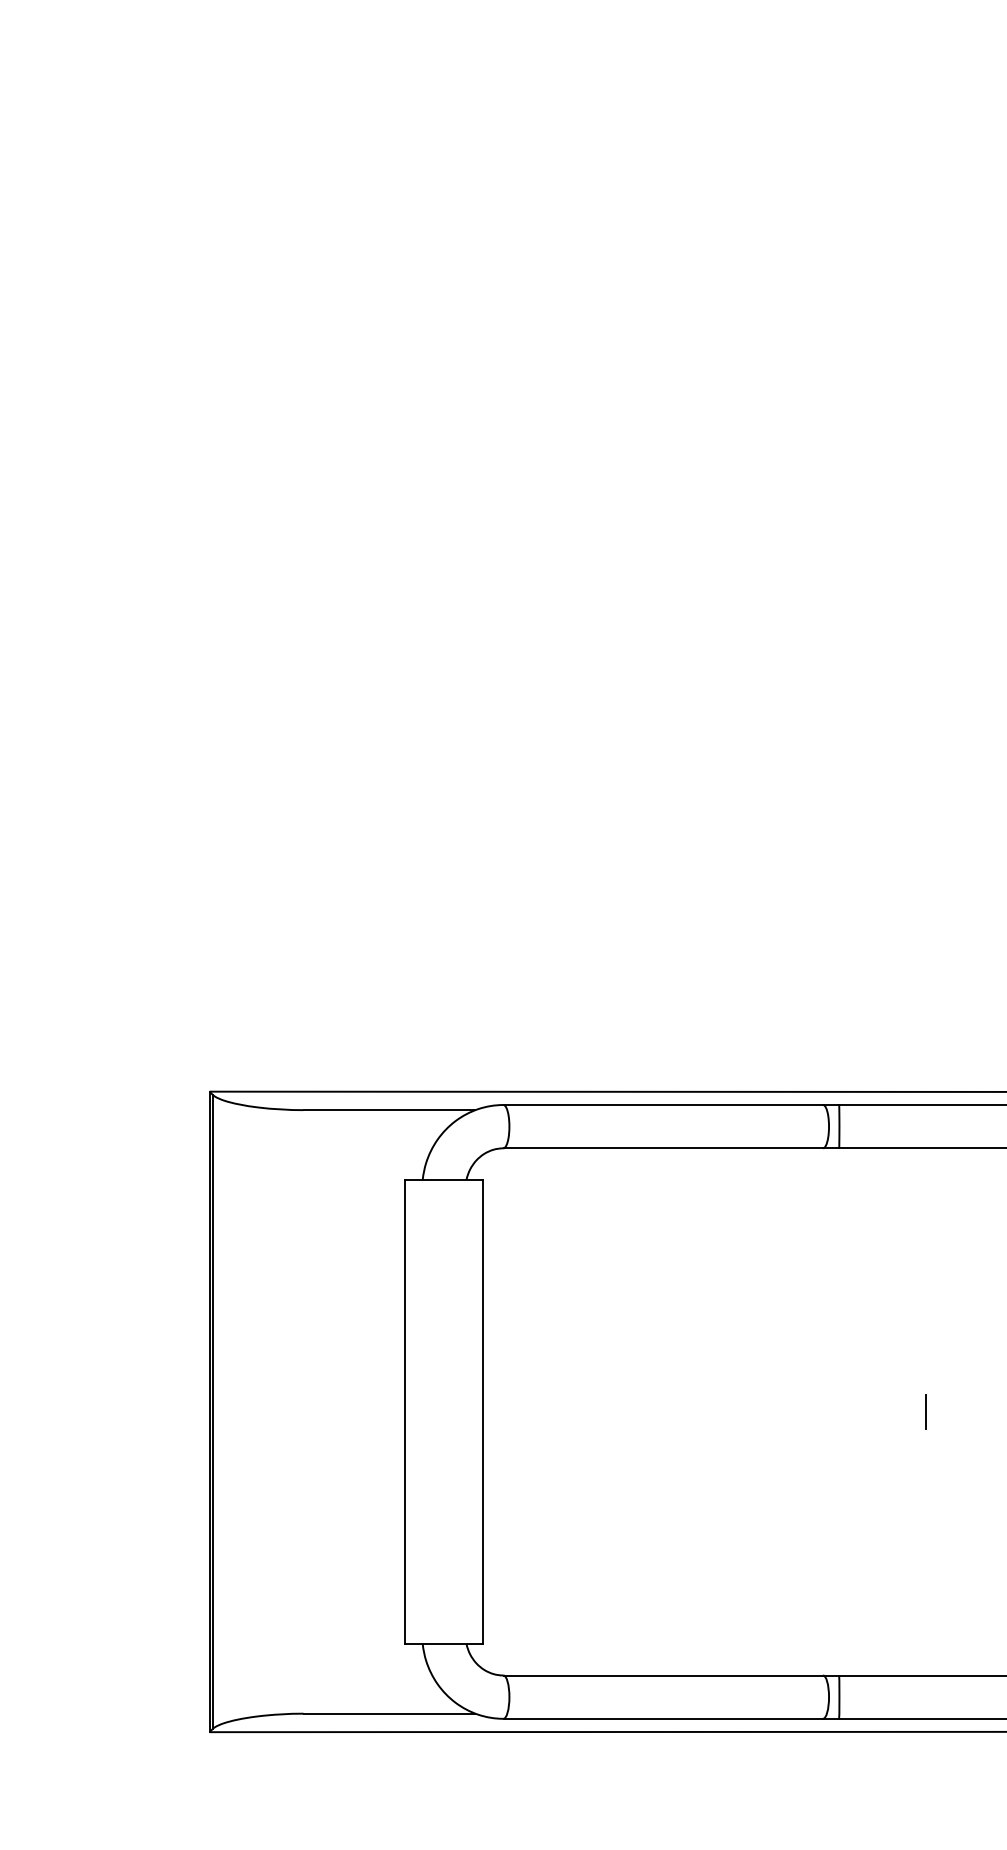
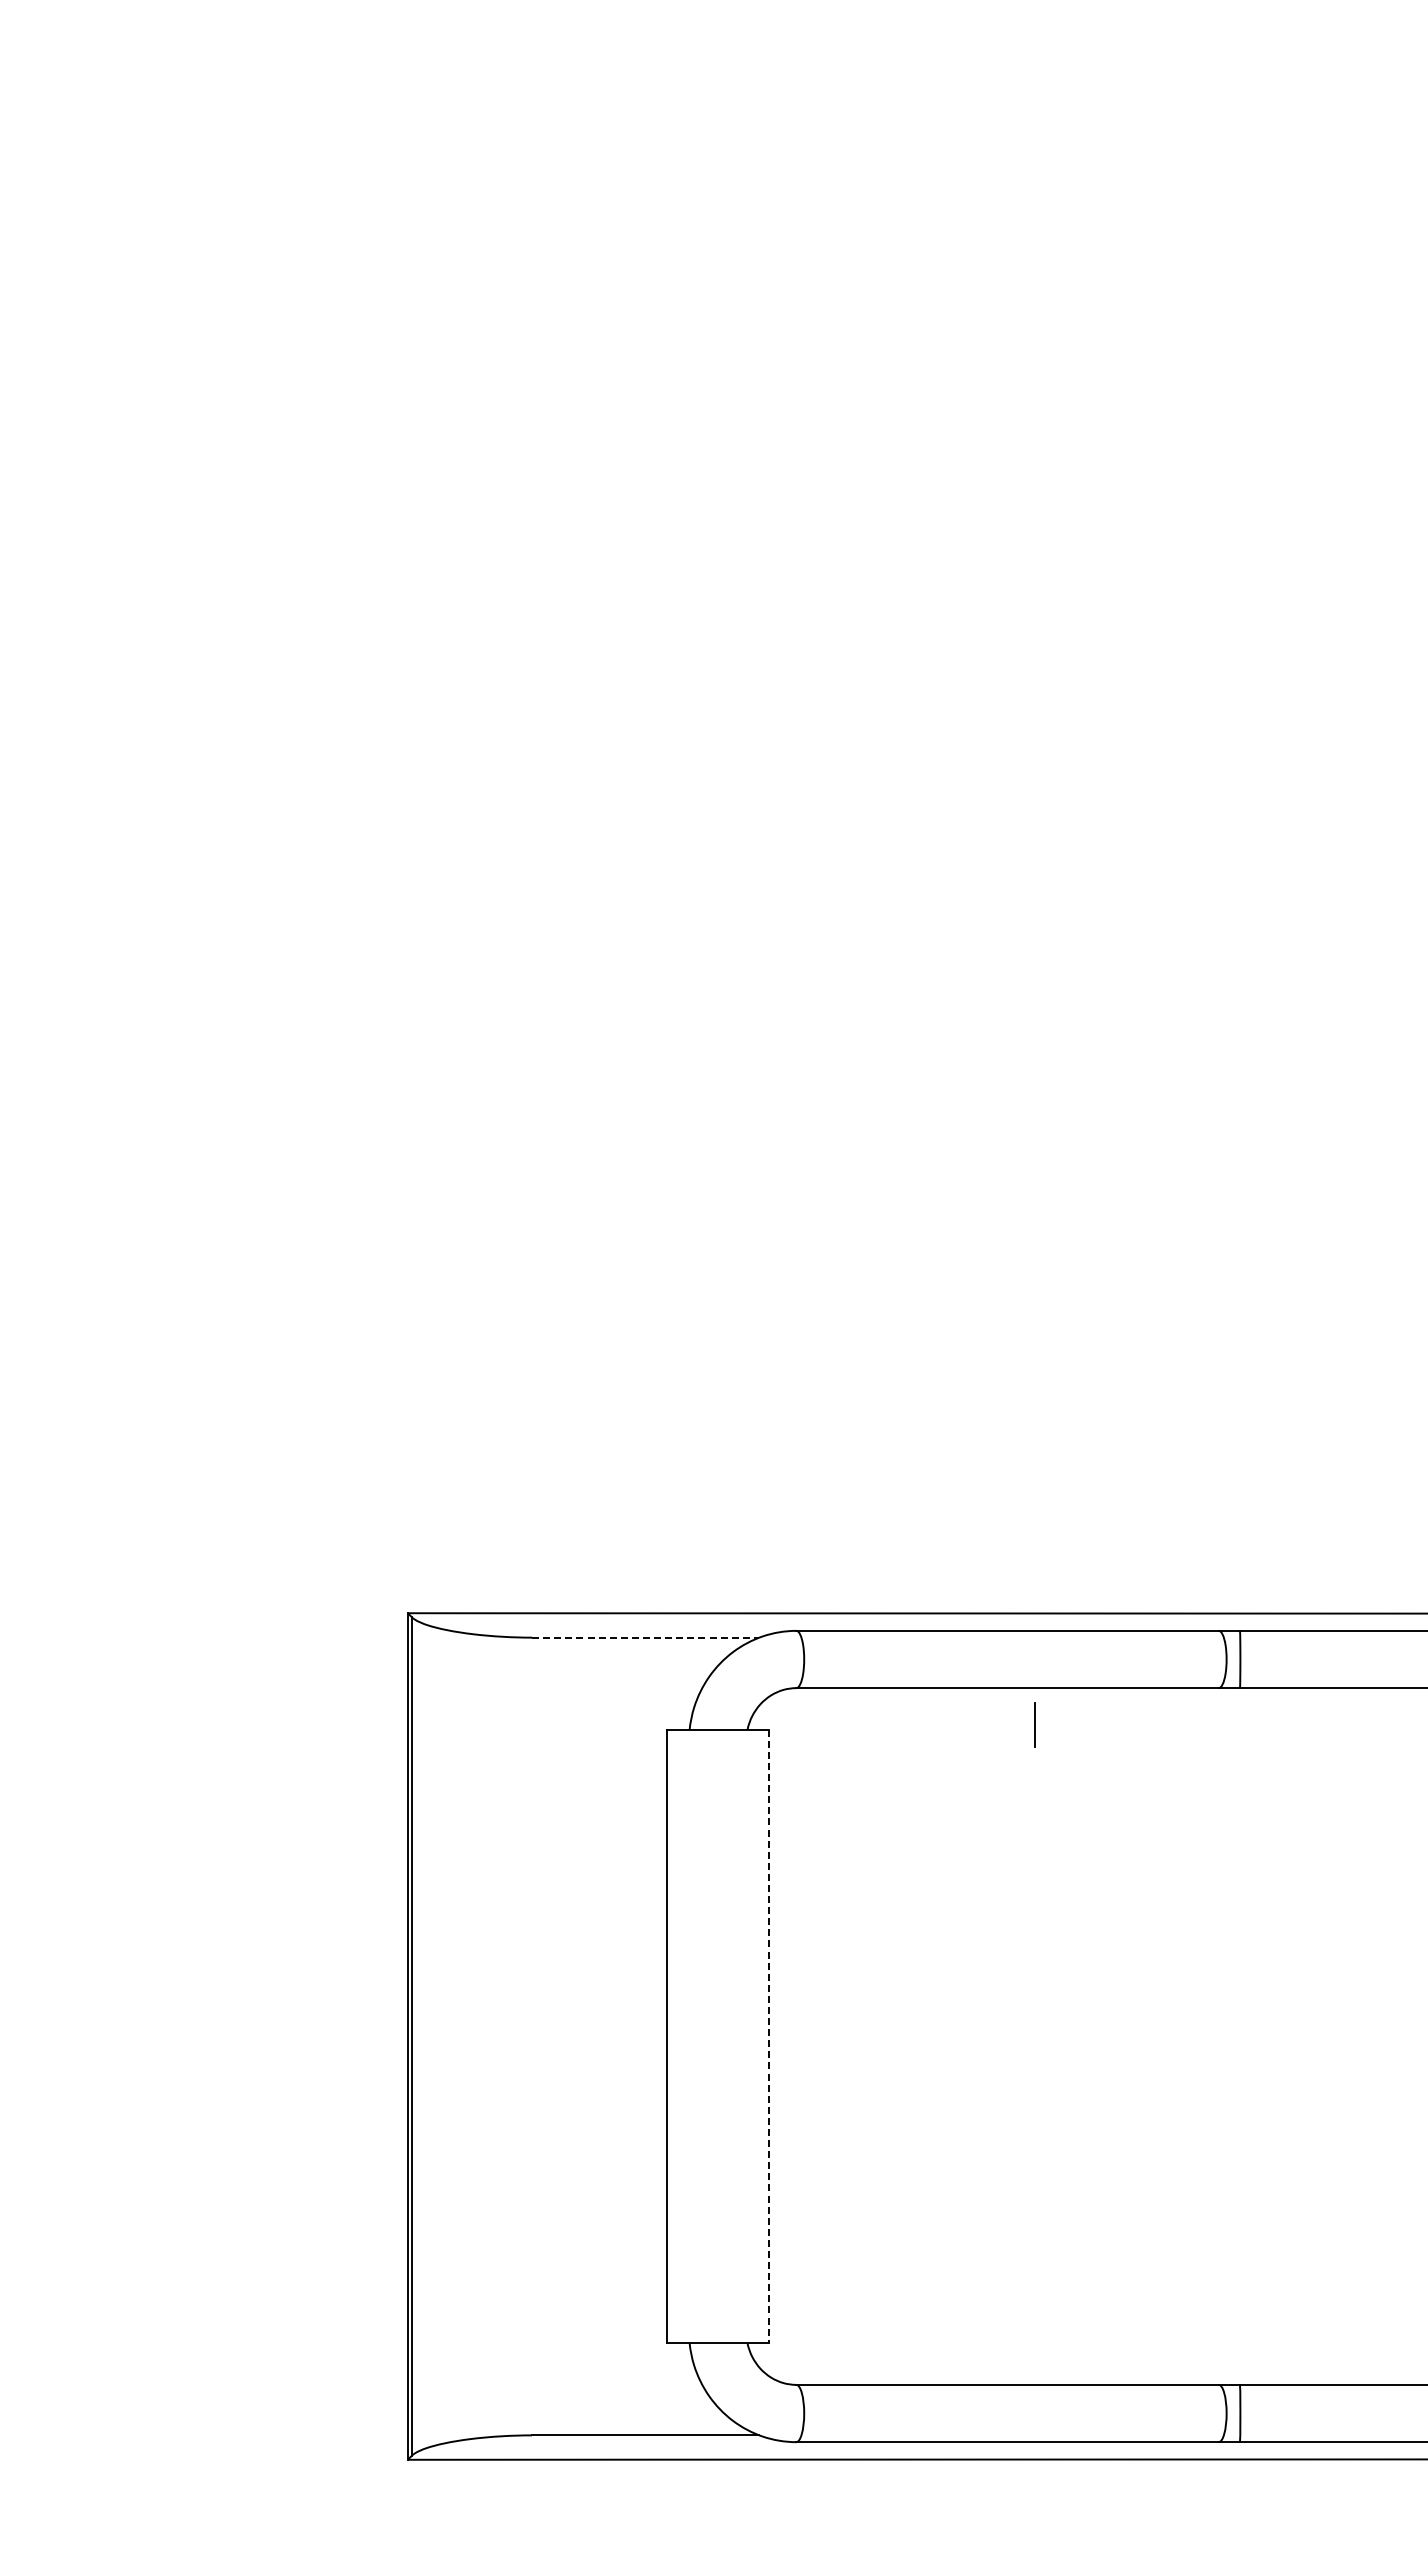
line: (389, 1110) -> (645, 1637), solid -> dashed
line: (482, 1411) -> (768, 2036), solid -> dashed
line: (925, 1411) -> (1034, 1724), moved

